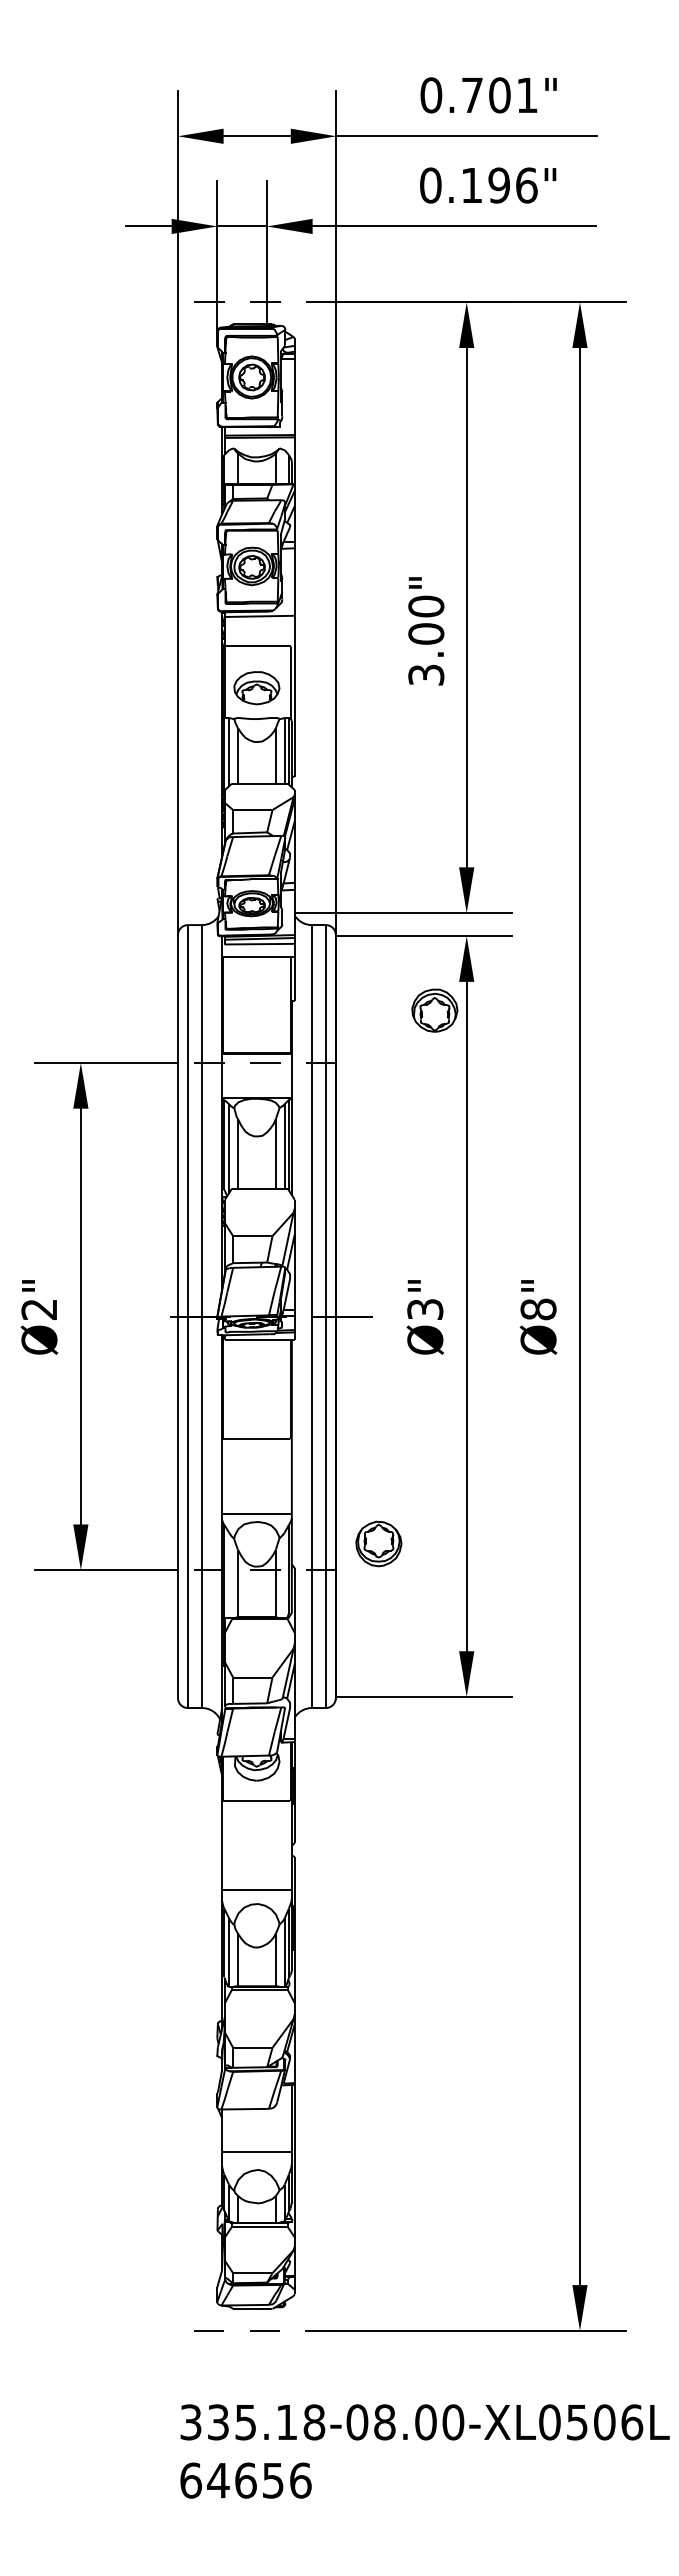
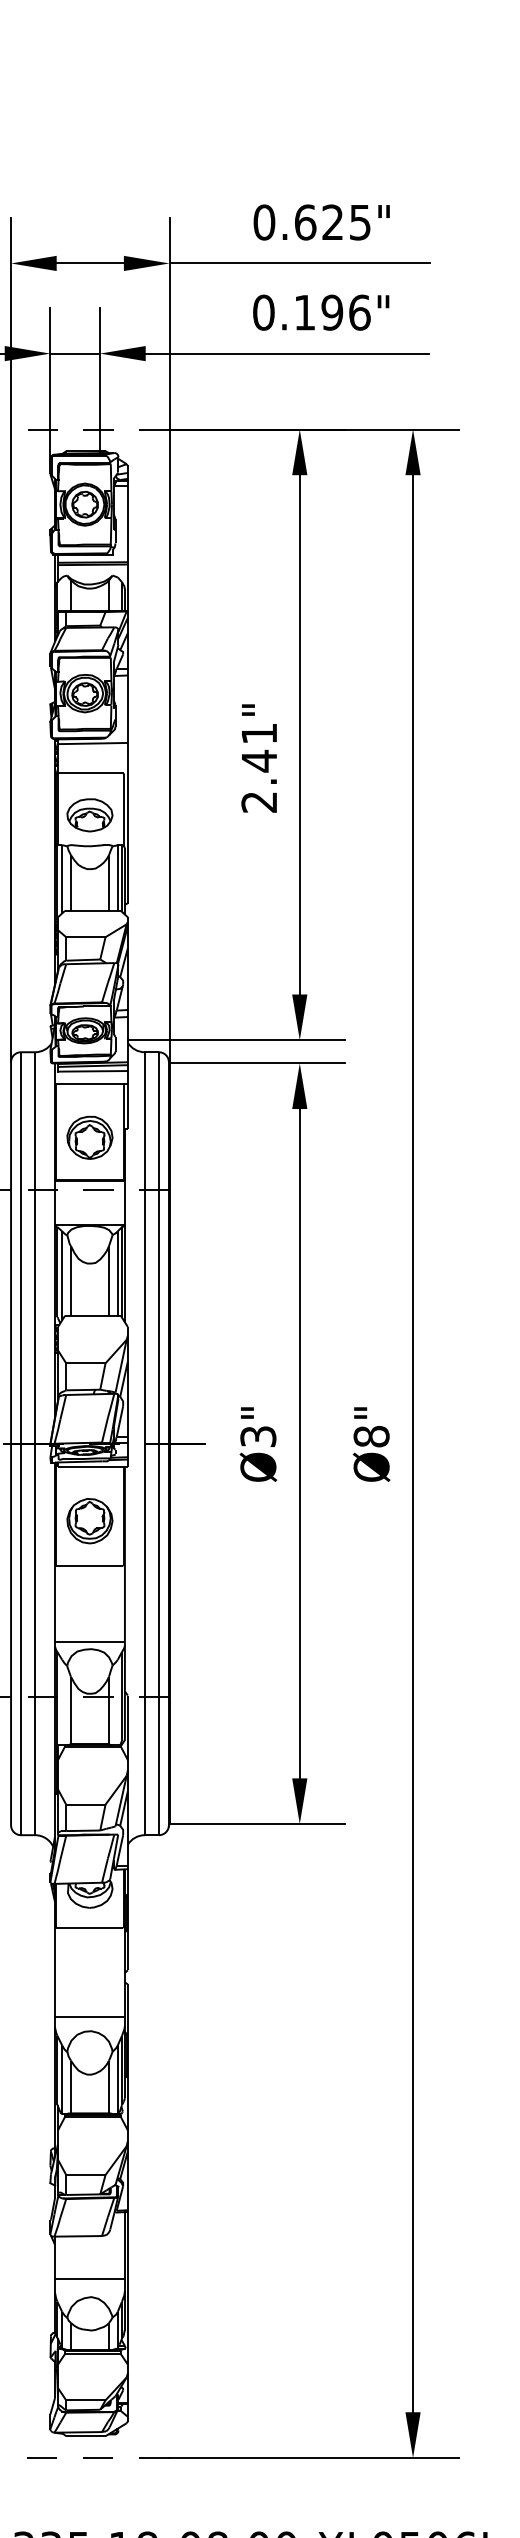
text: (499, 95) -> (332, 222), 0.701" -> 0.625"
text: (426, 640) -> (259, 767), 3.00" -> 2.41"
part: (434, 1010) -> (89, 1137), moved
part: (378, 1543) -> (89, 1520), moved

